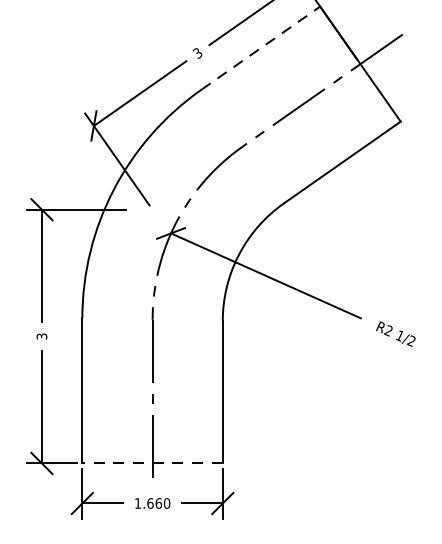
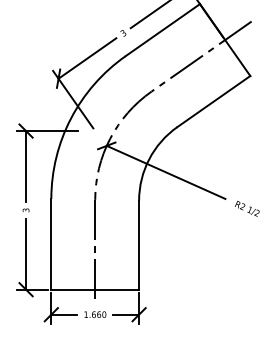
line: (261, 47) -> (163, 29), dashed -> solid
line: (153, 463) -> (95, 289), dashed -> solid

